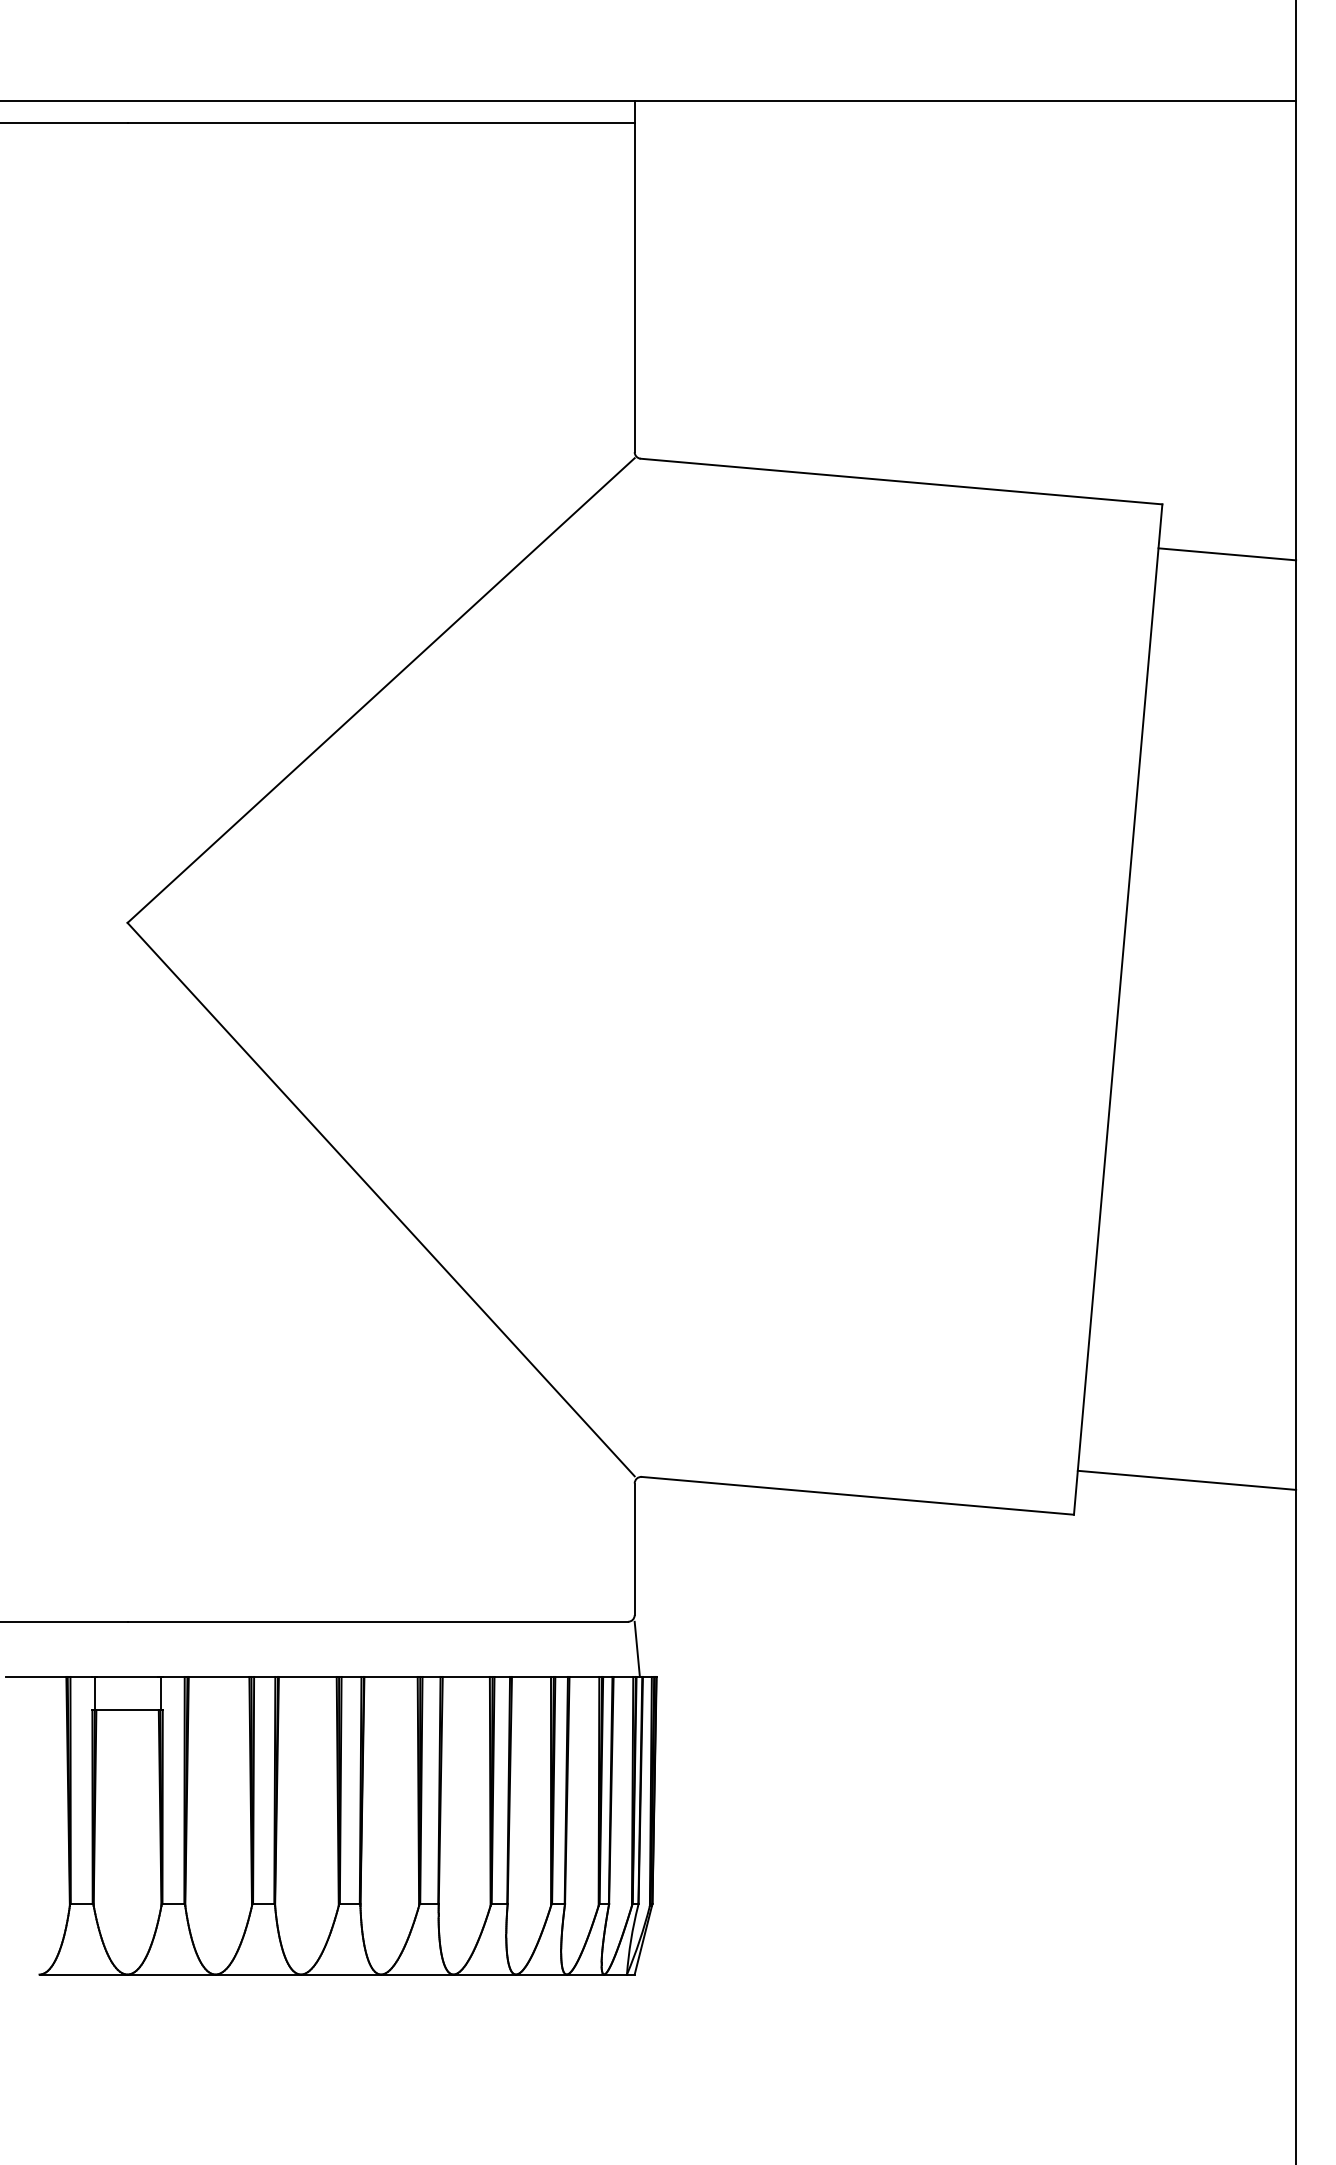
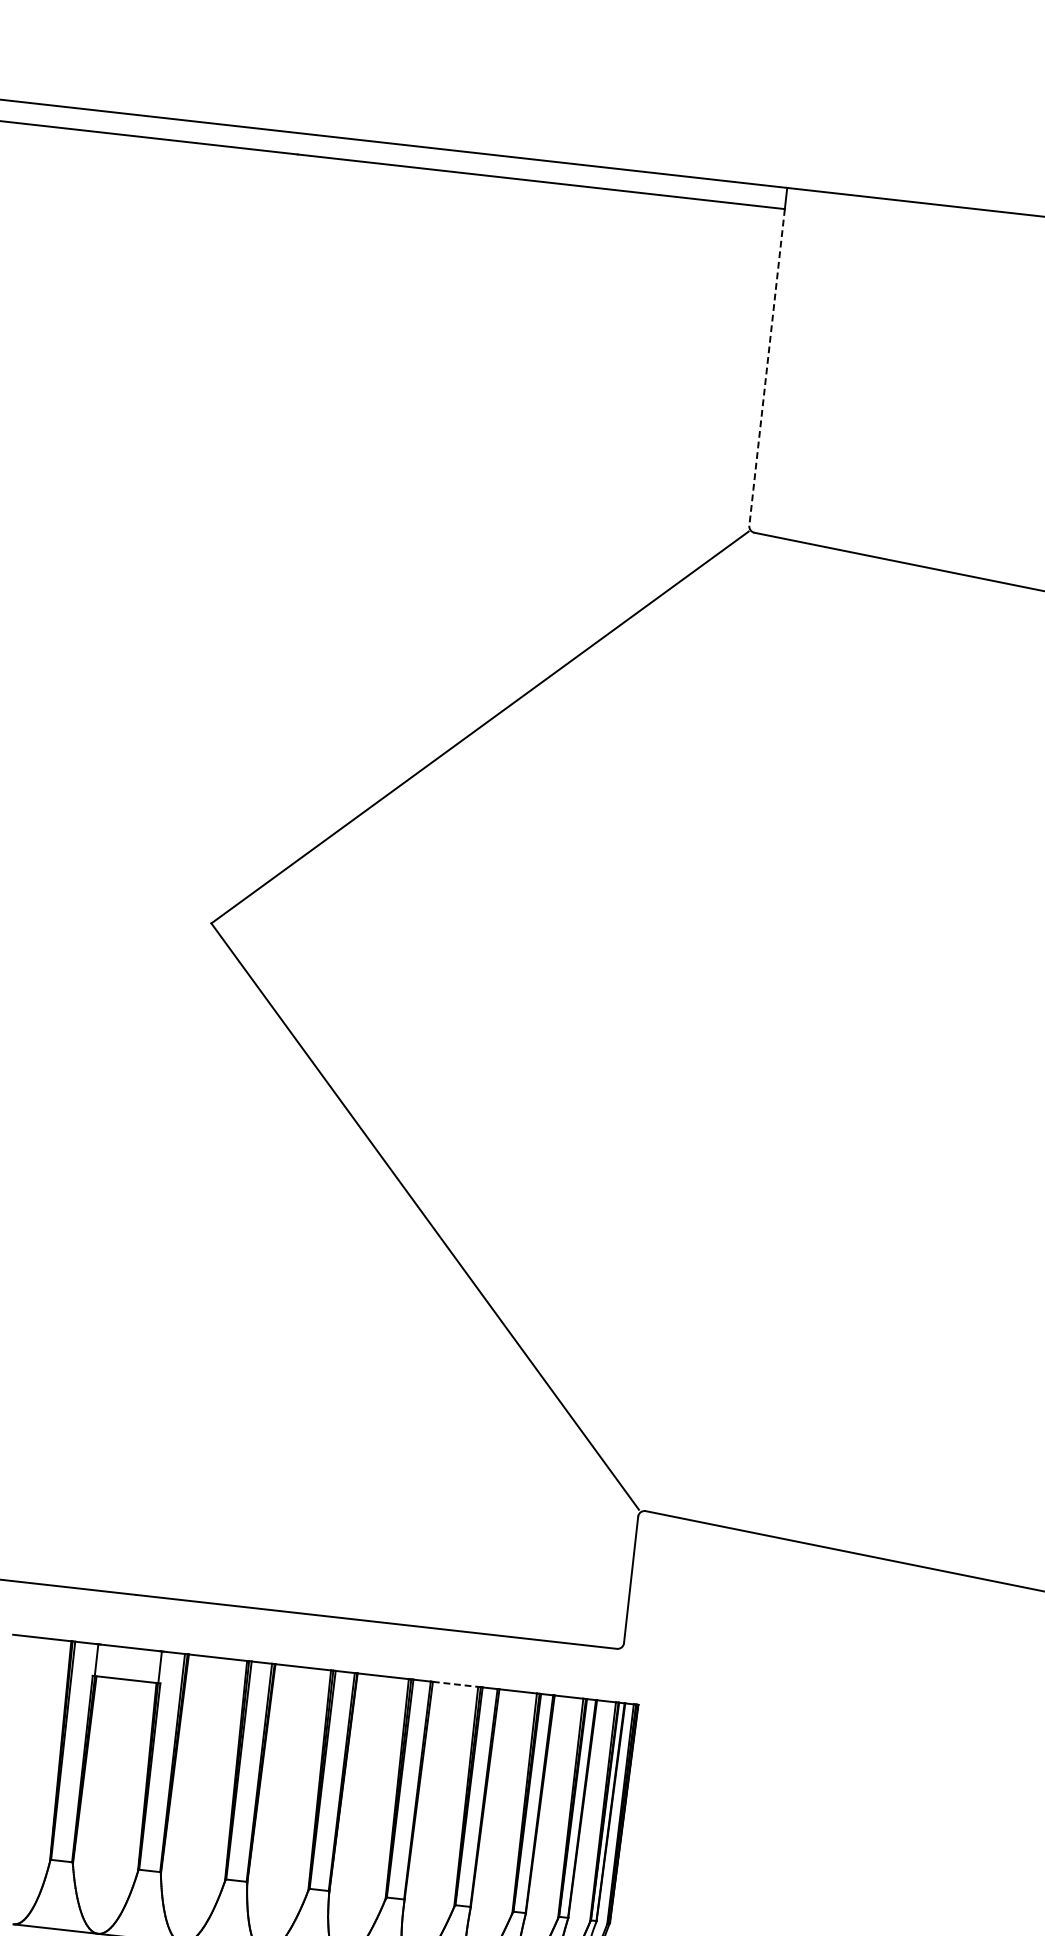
line: (634, 287) -> (766, 367), solid -> dashed
line: (636, 1648) -> (622, 1675), removed
line: (466, 1676) -> (455, 1683), solid -> dashed

